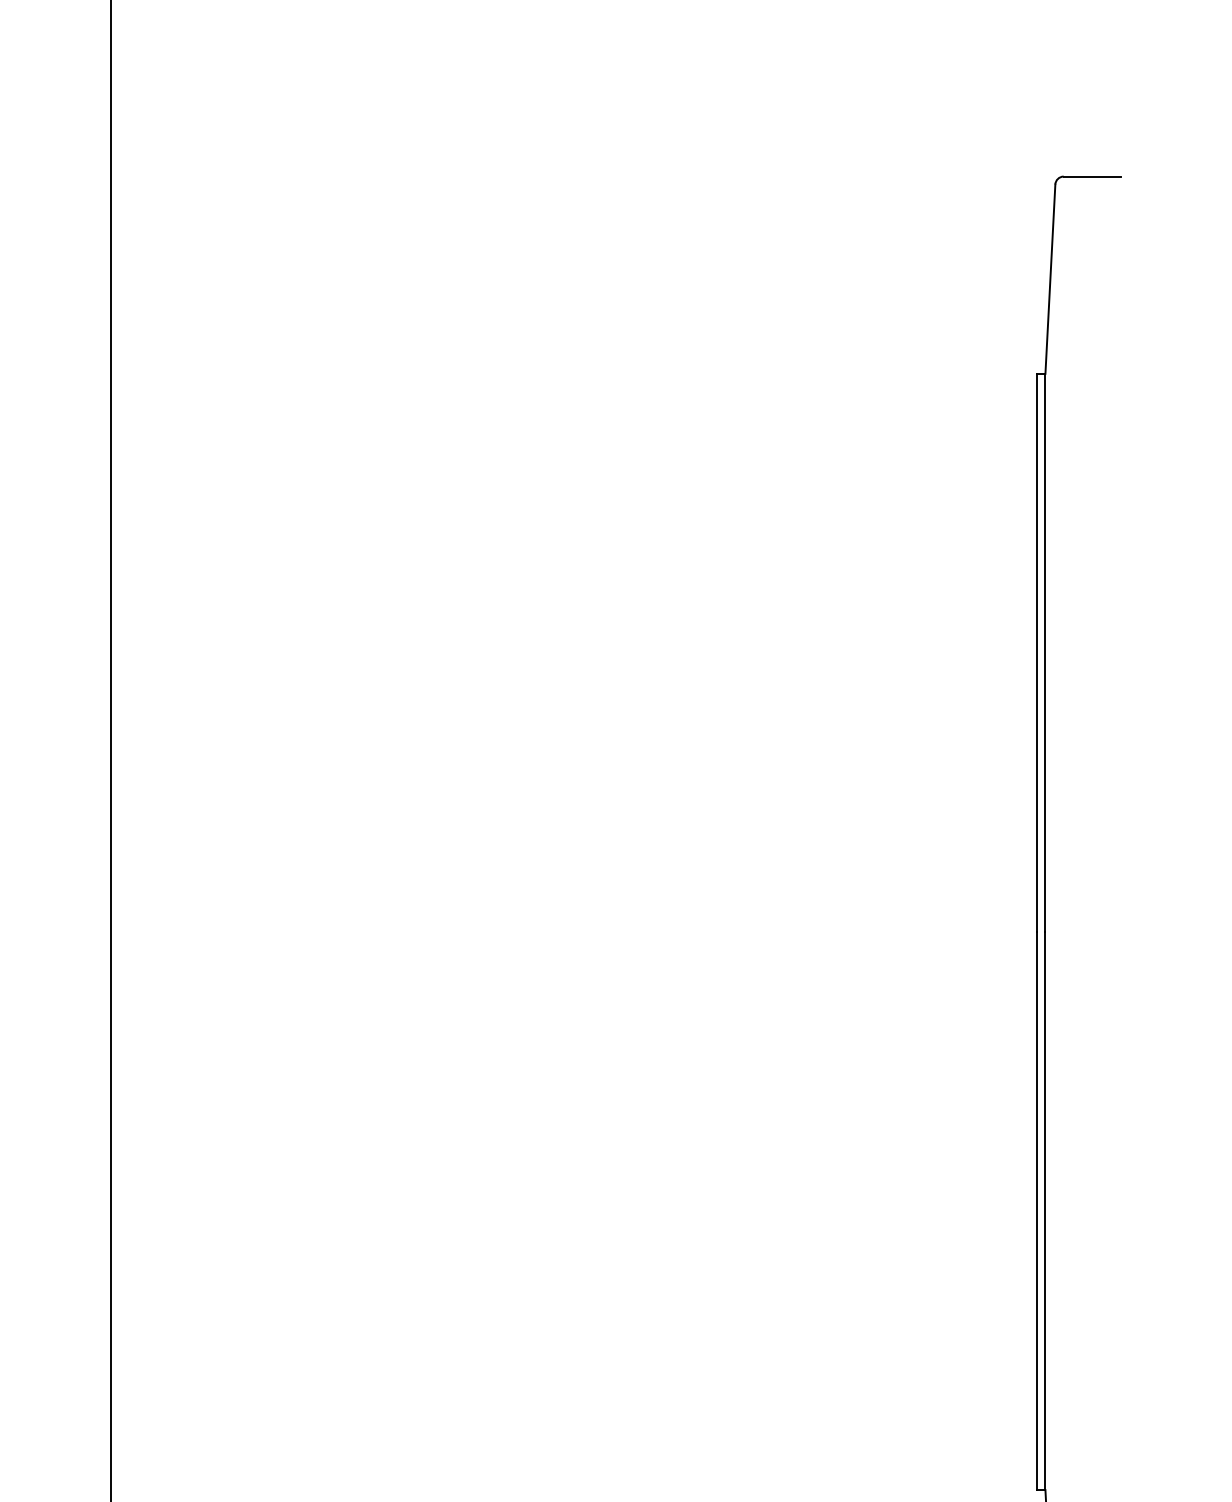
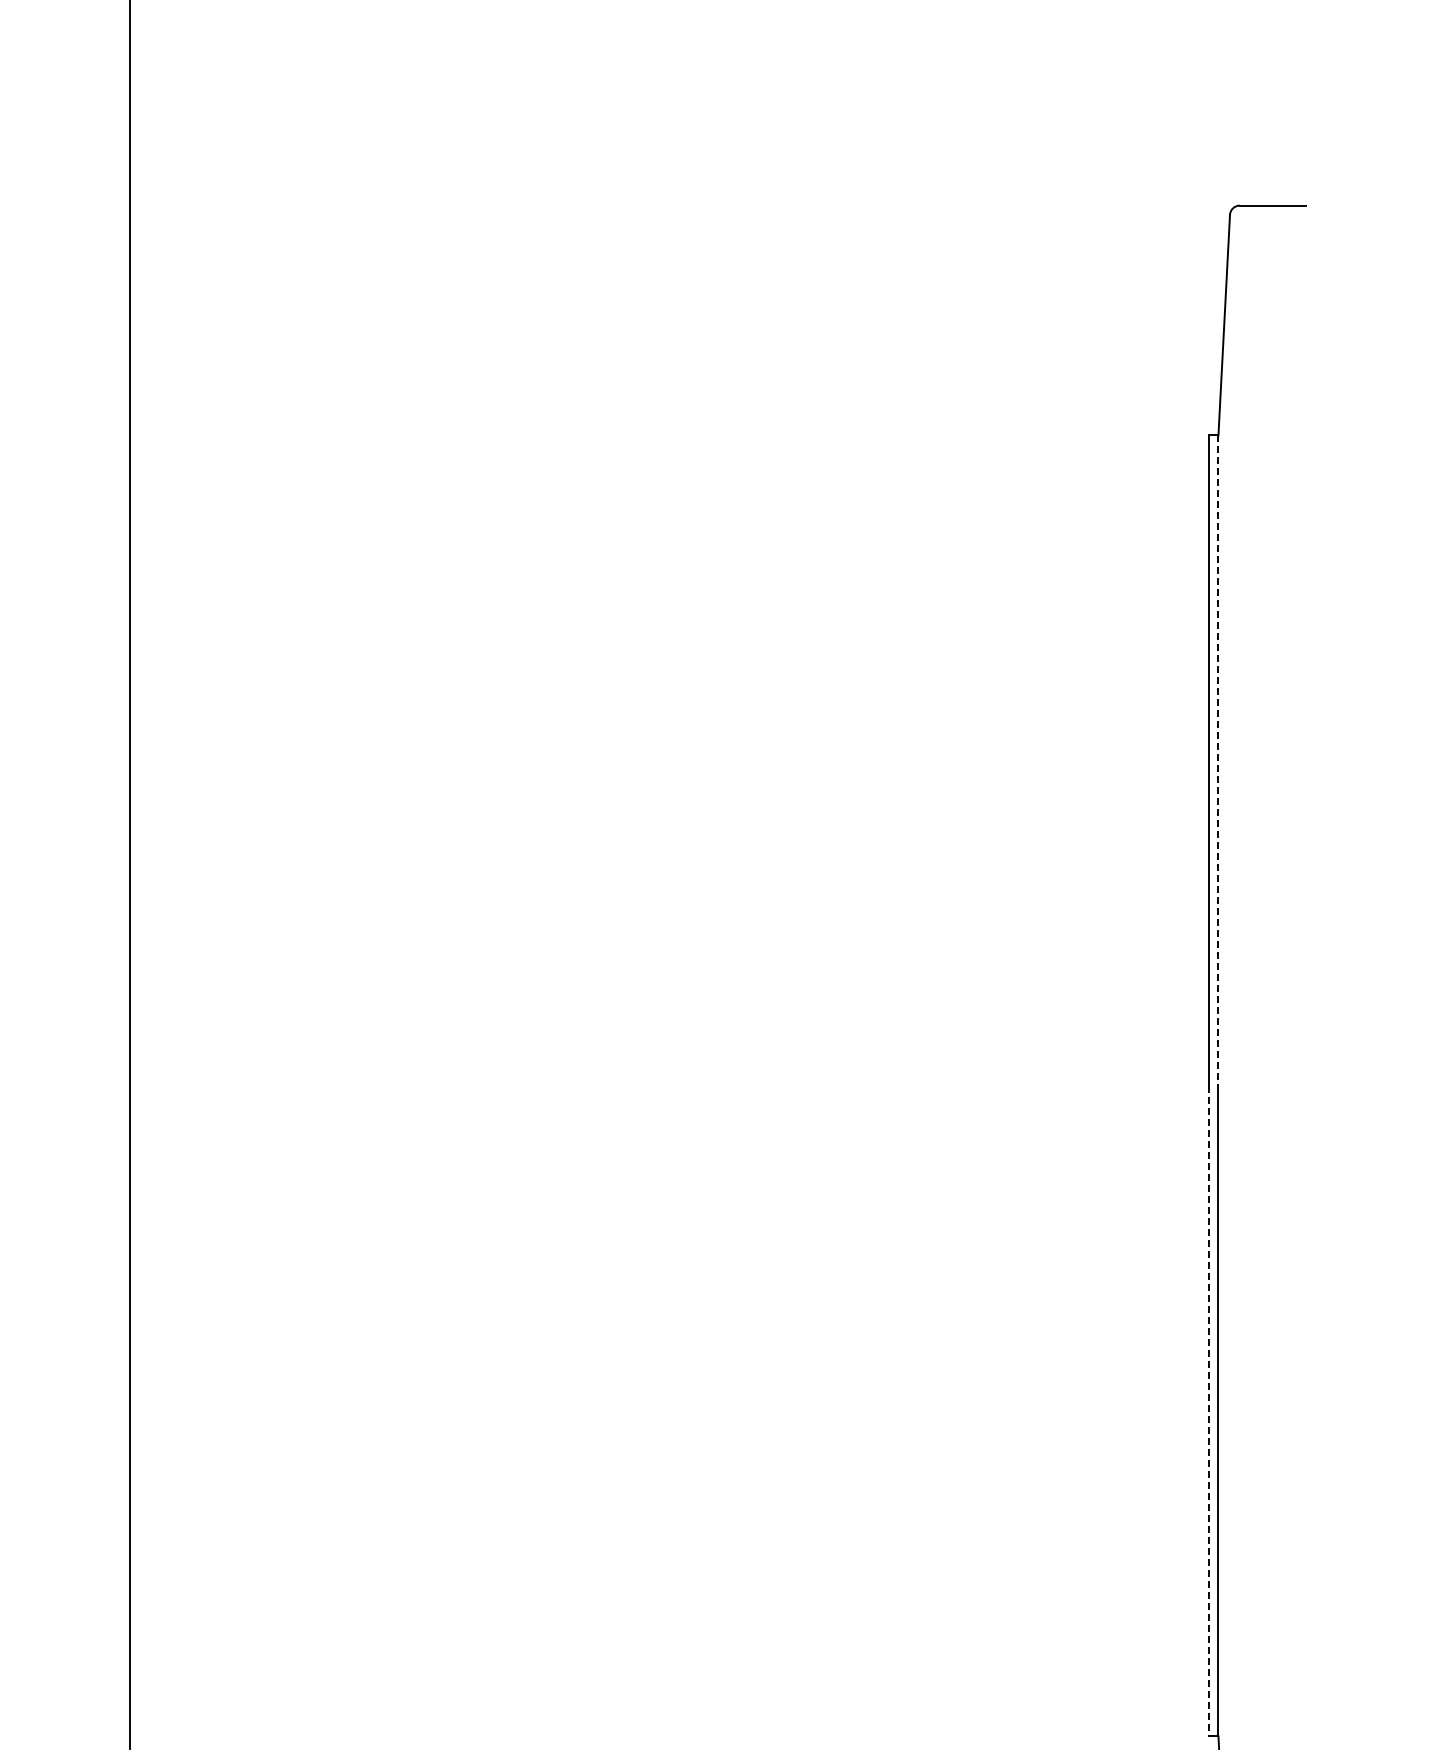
line: (1045, 653) -> (1218, 761), solid -> dashed
line: (1036, 1211) -> (1208, 1411), solid -> dashed

